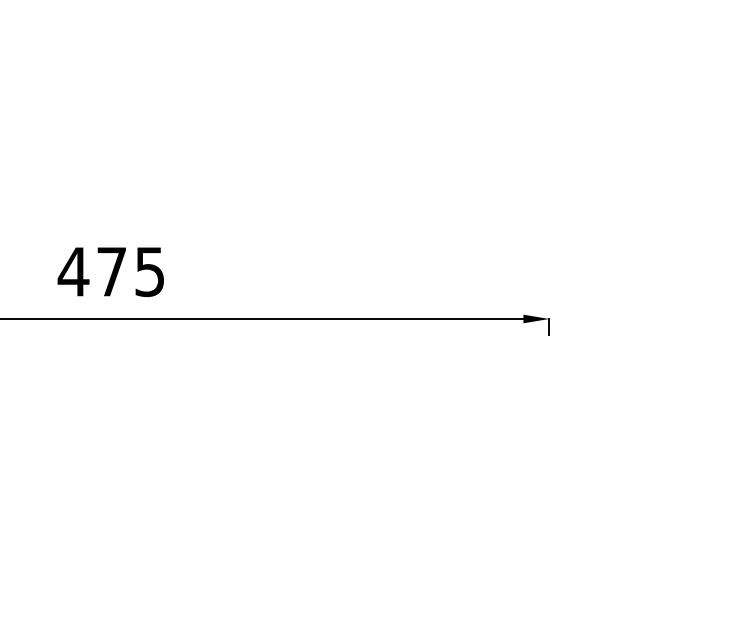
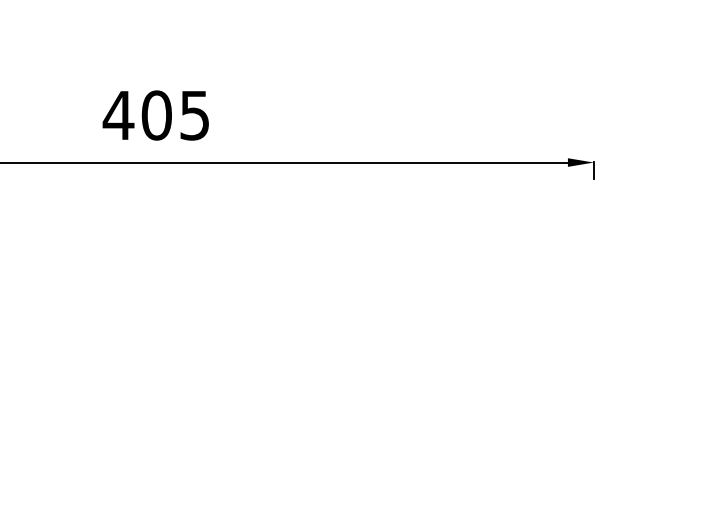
text: (111, 271) -> (156, 115), 475 -> 405

